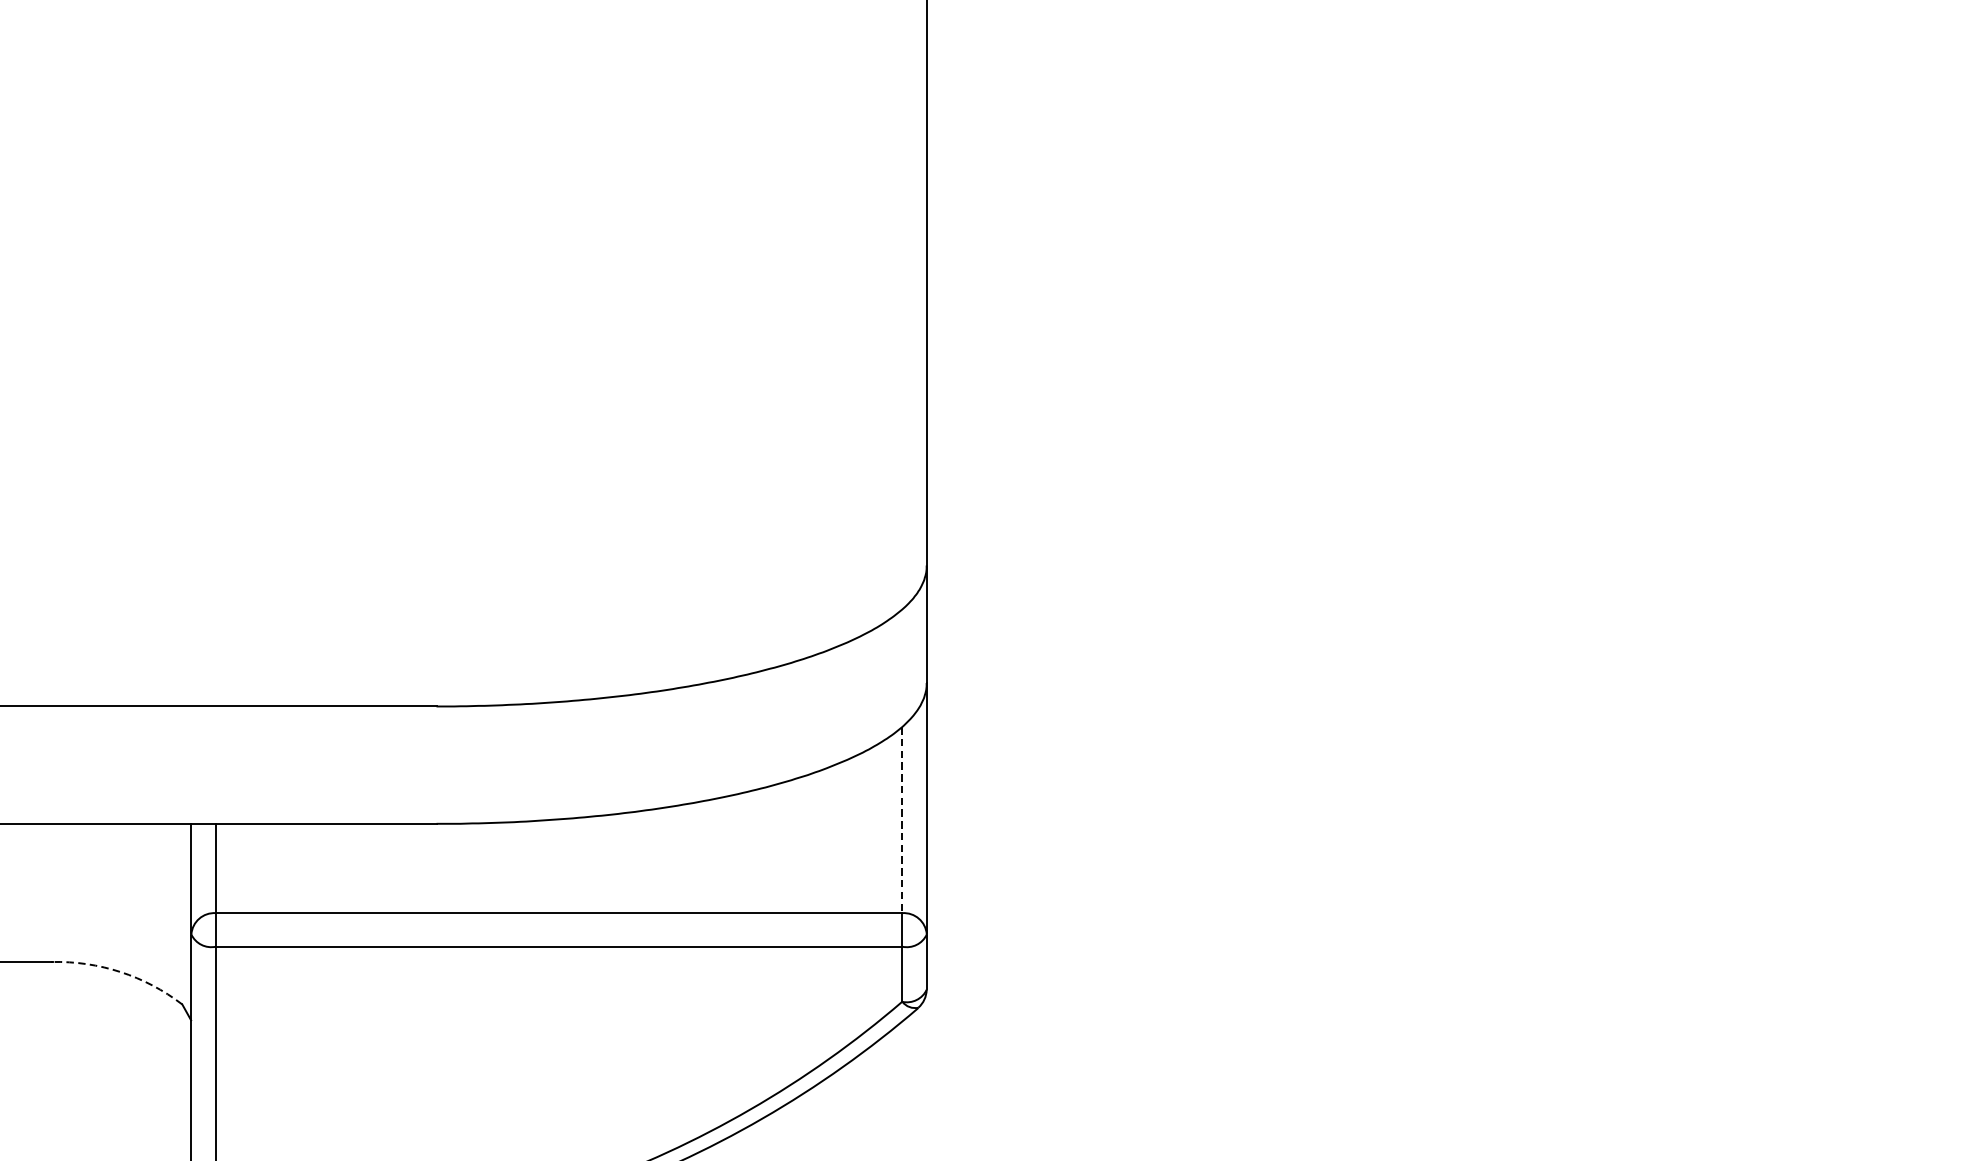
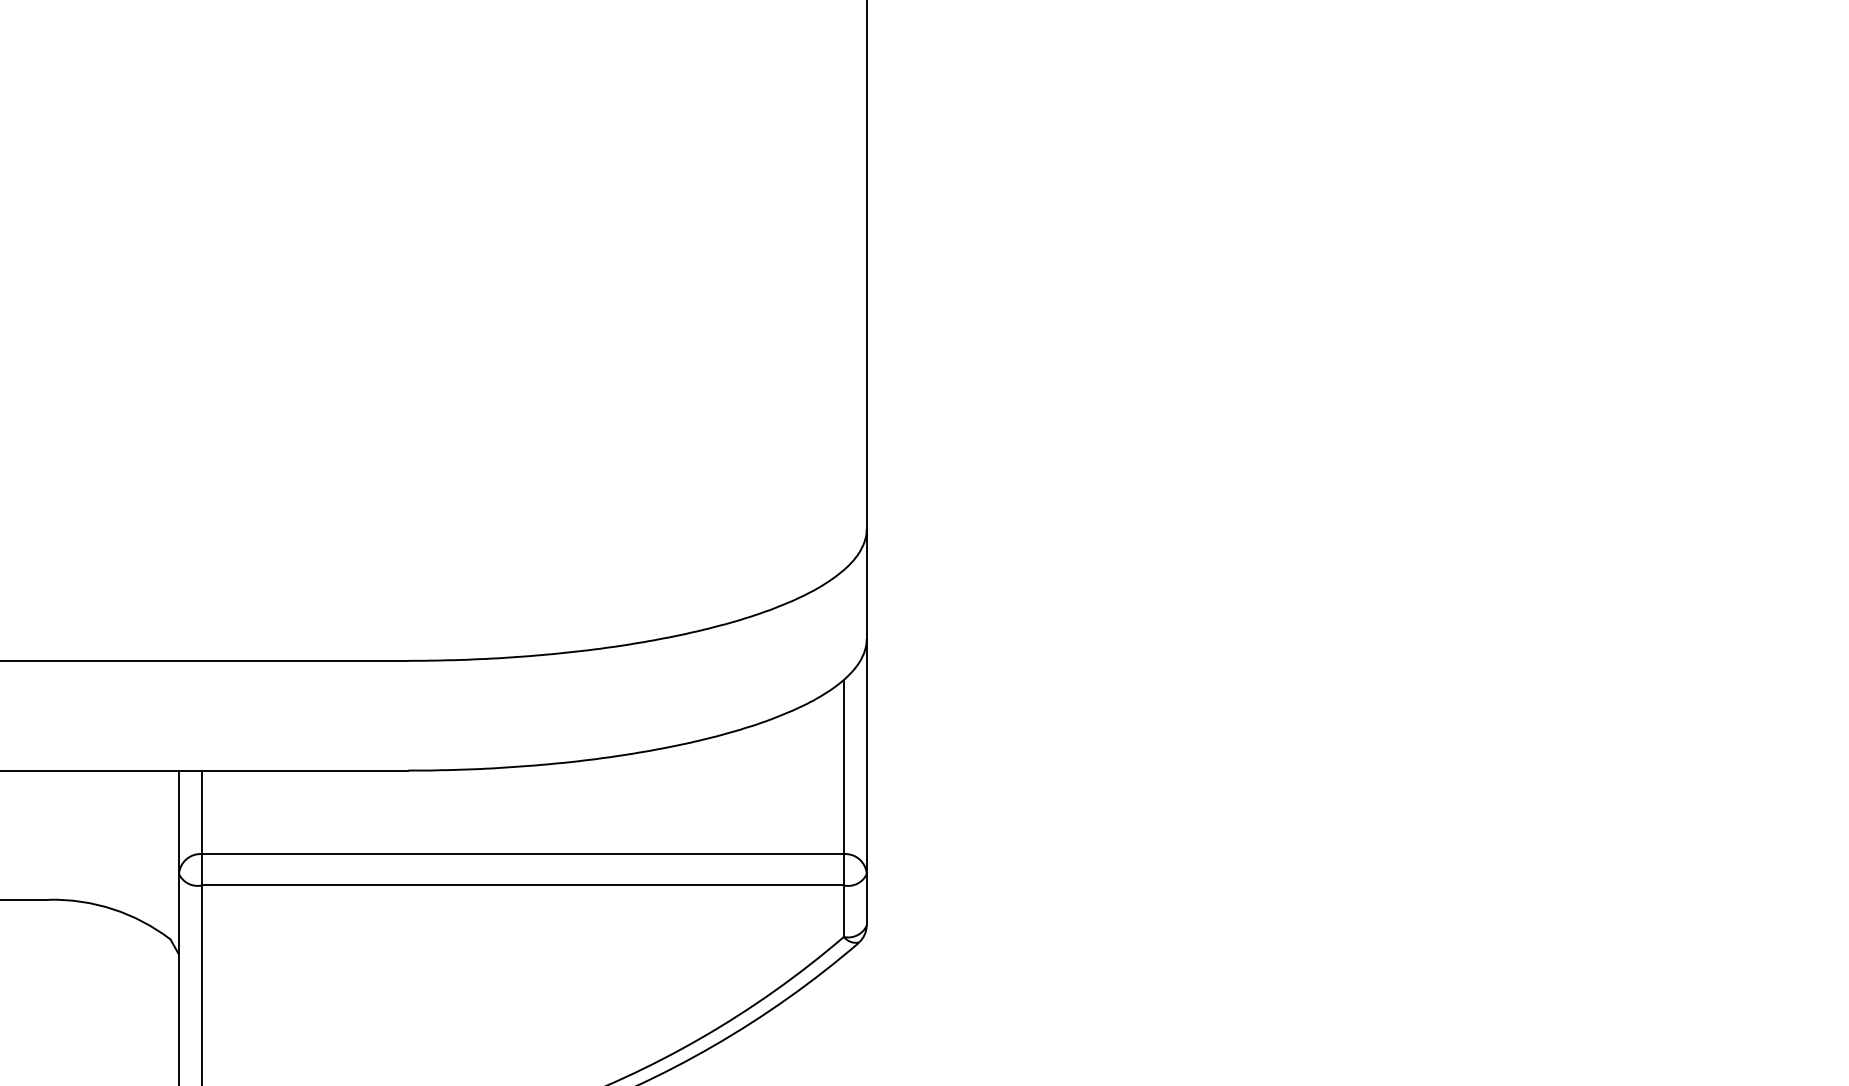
line: (901, 820) -> (843, 767), dashed -> solid
arc: (121, 972) -> (113, 909), dashed -> solid

